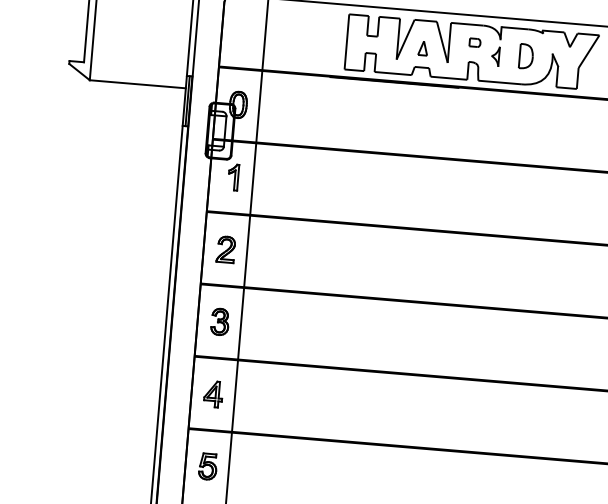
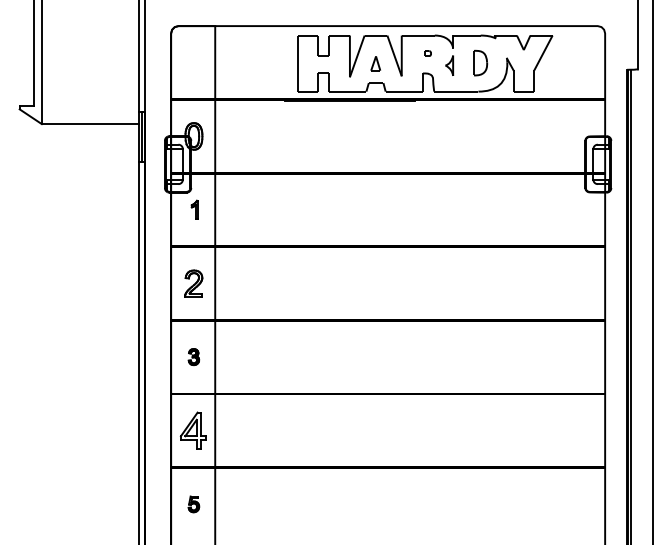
part: (474, 42) -> (427, 53), size x0.6
part: (232, 176) -> (194, 209), size x0.7
part: (219, 321) -> (193, 356), size x0.6
part: (212, 393) -> (192, 430), size x1.4
part: (207, 466) -> (193, 504), size x0.6

